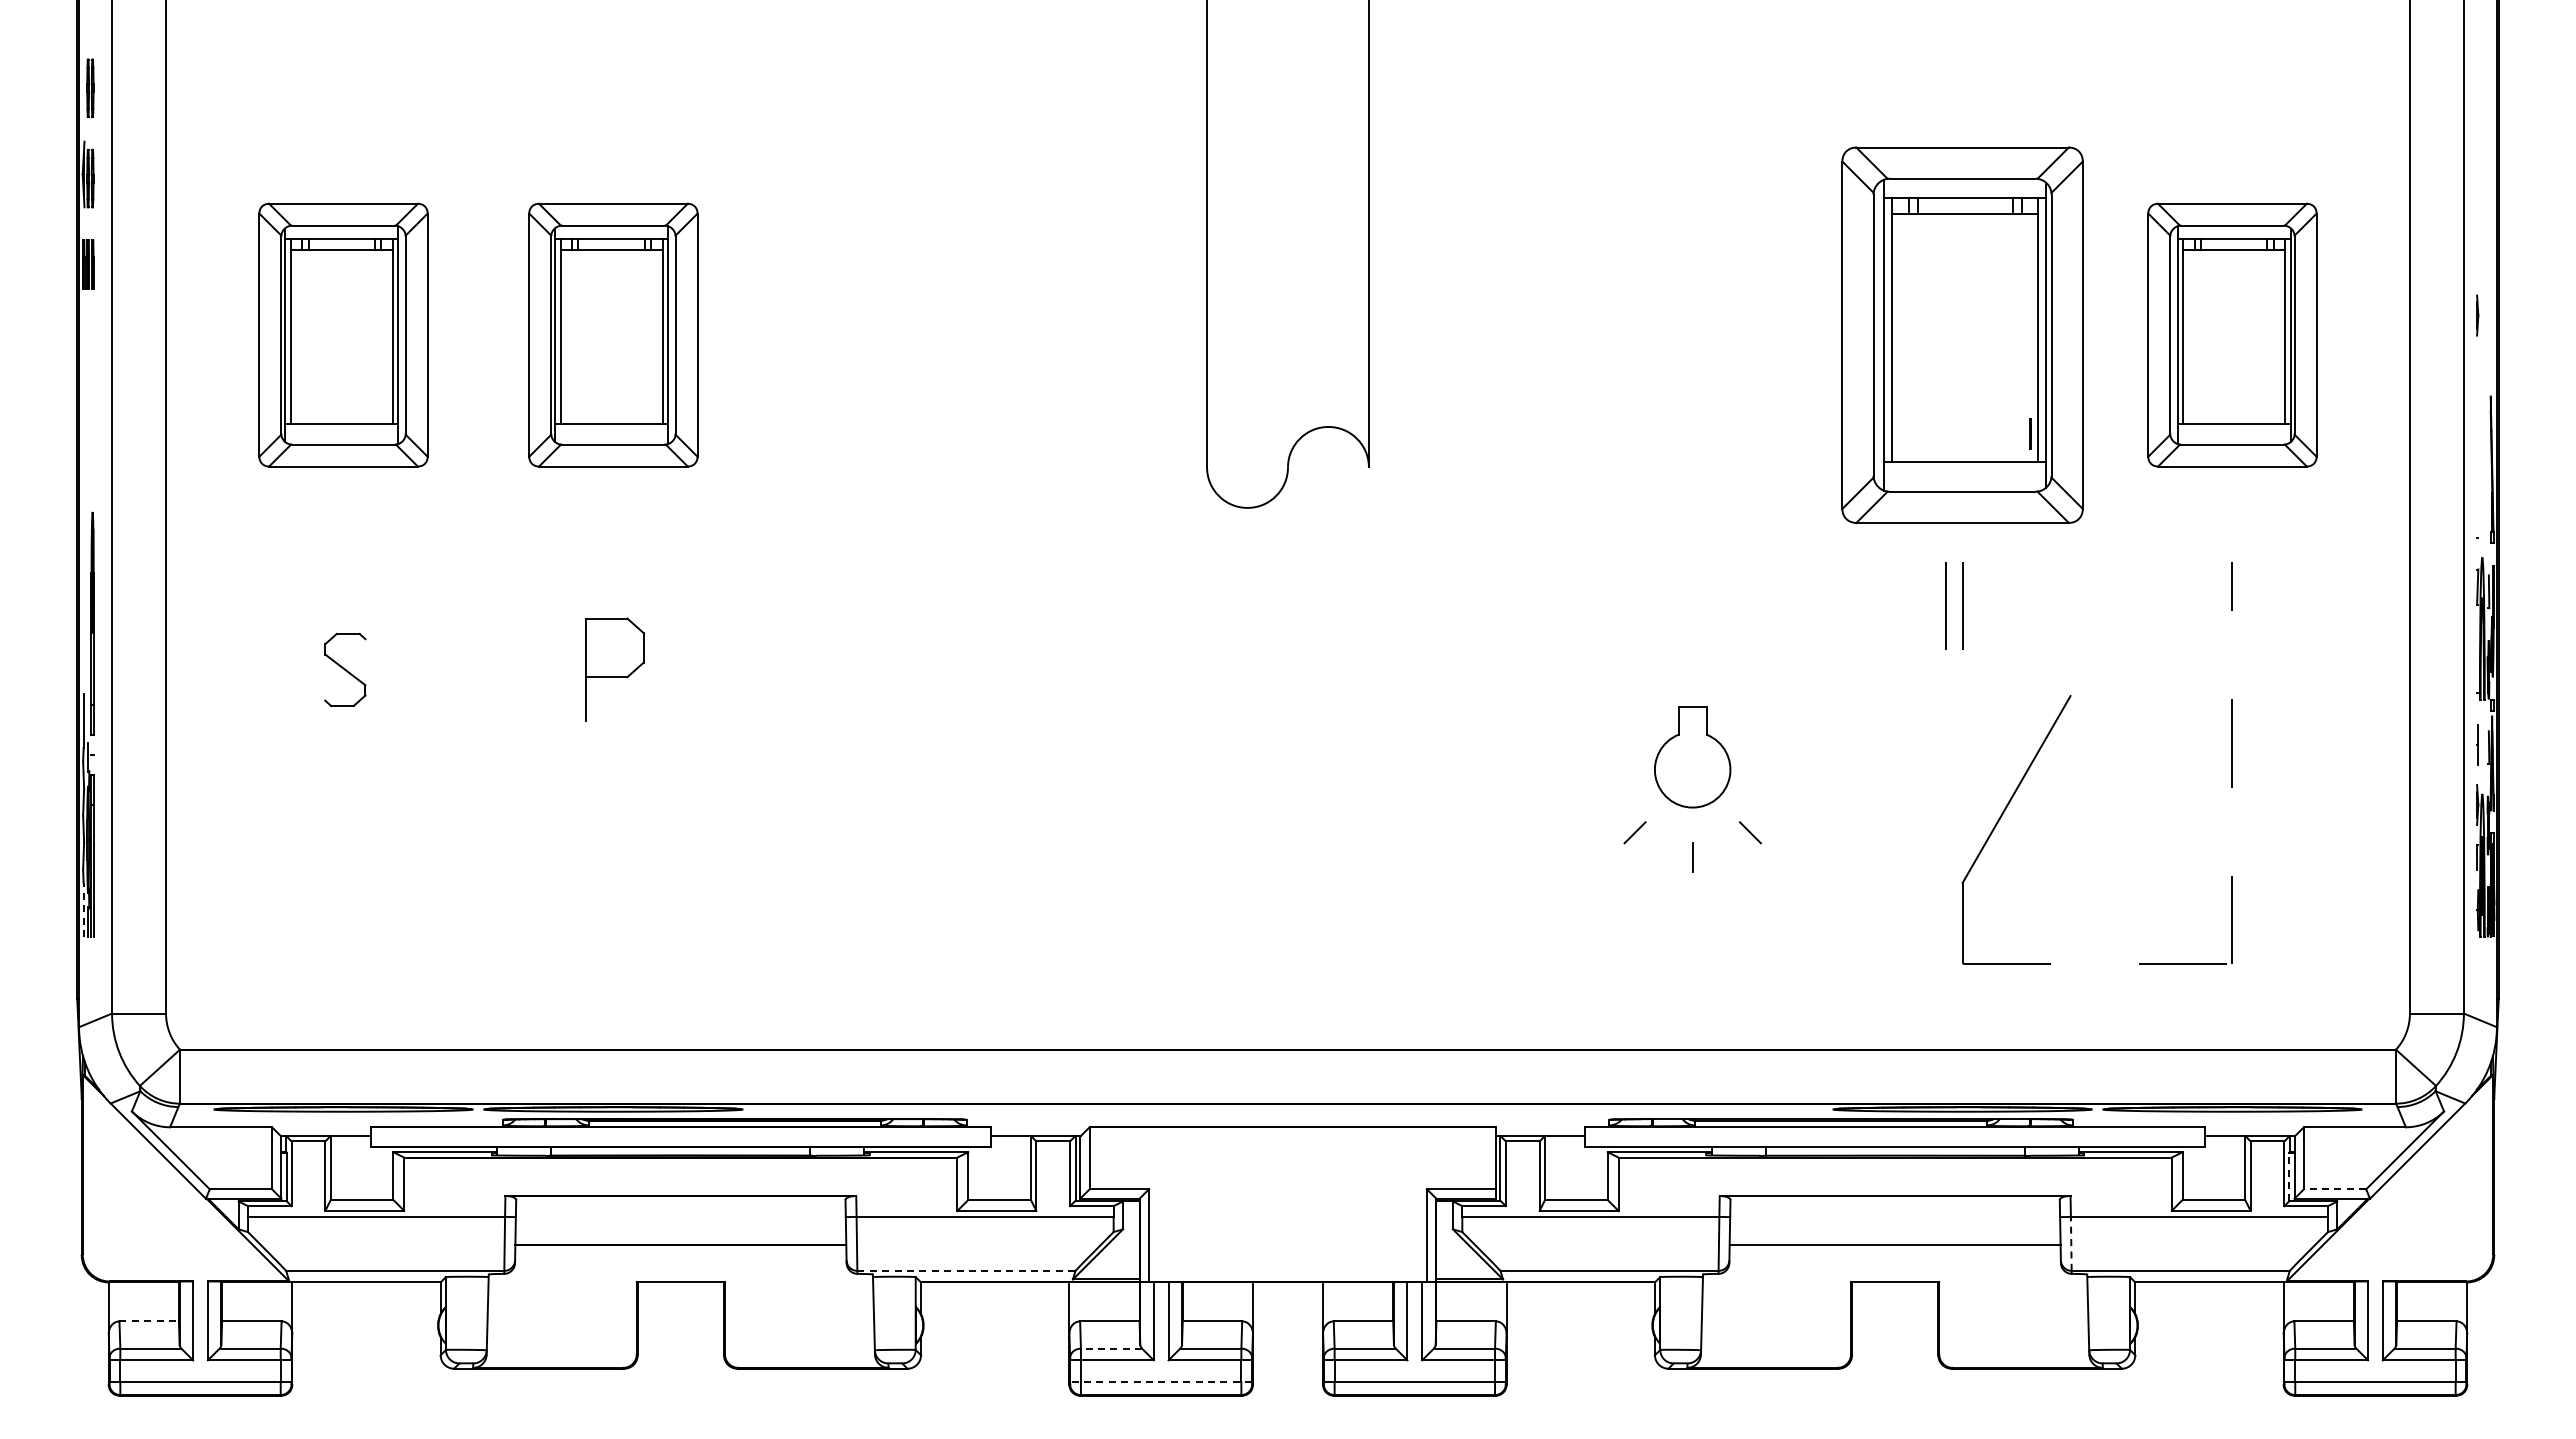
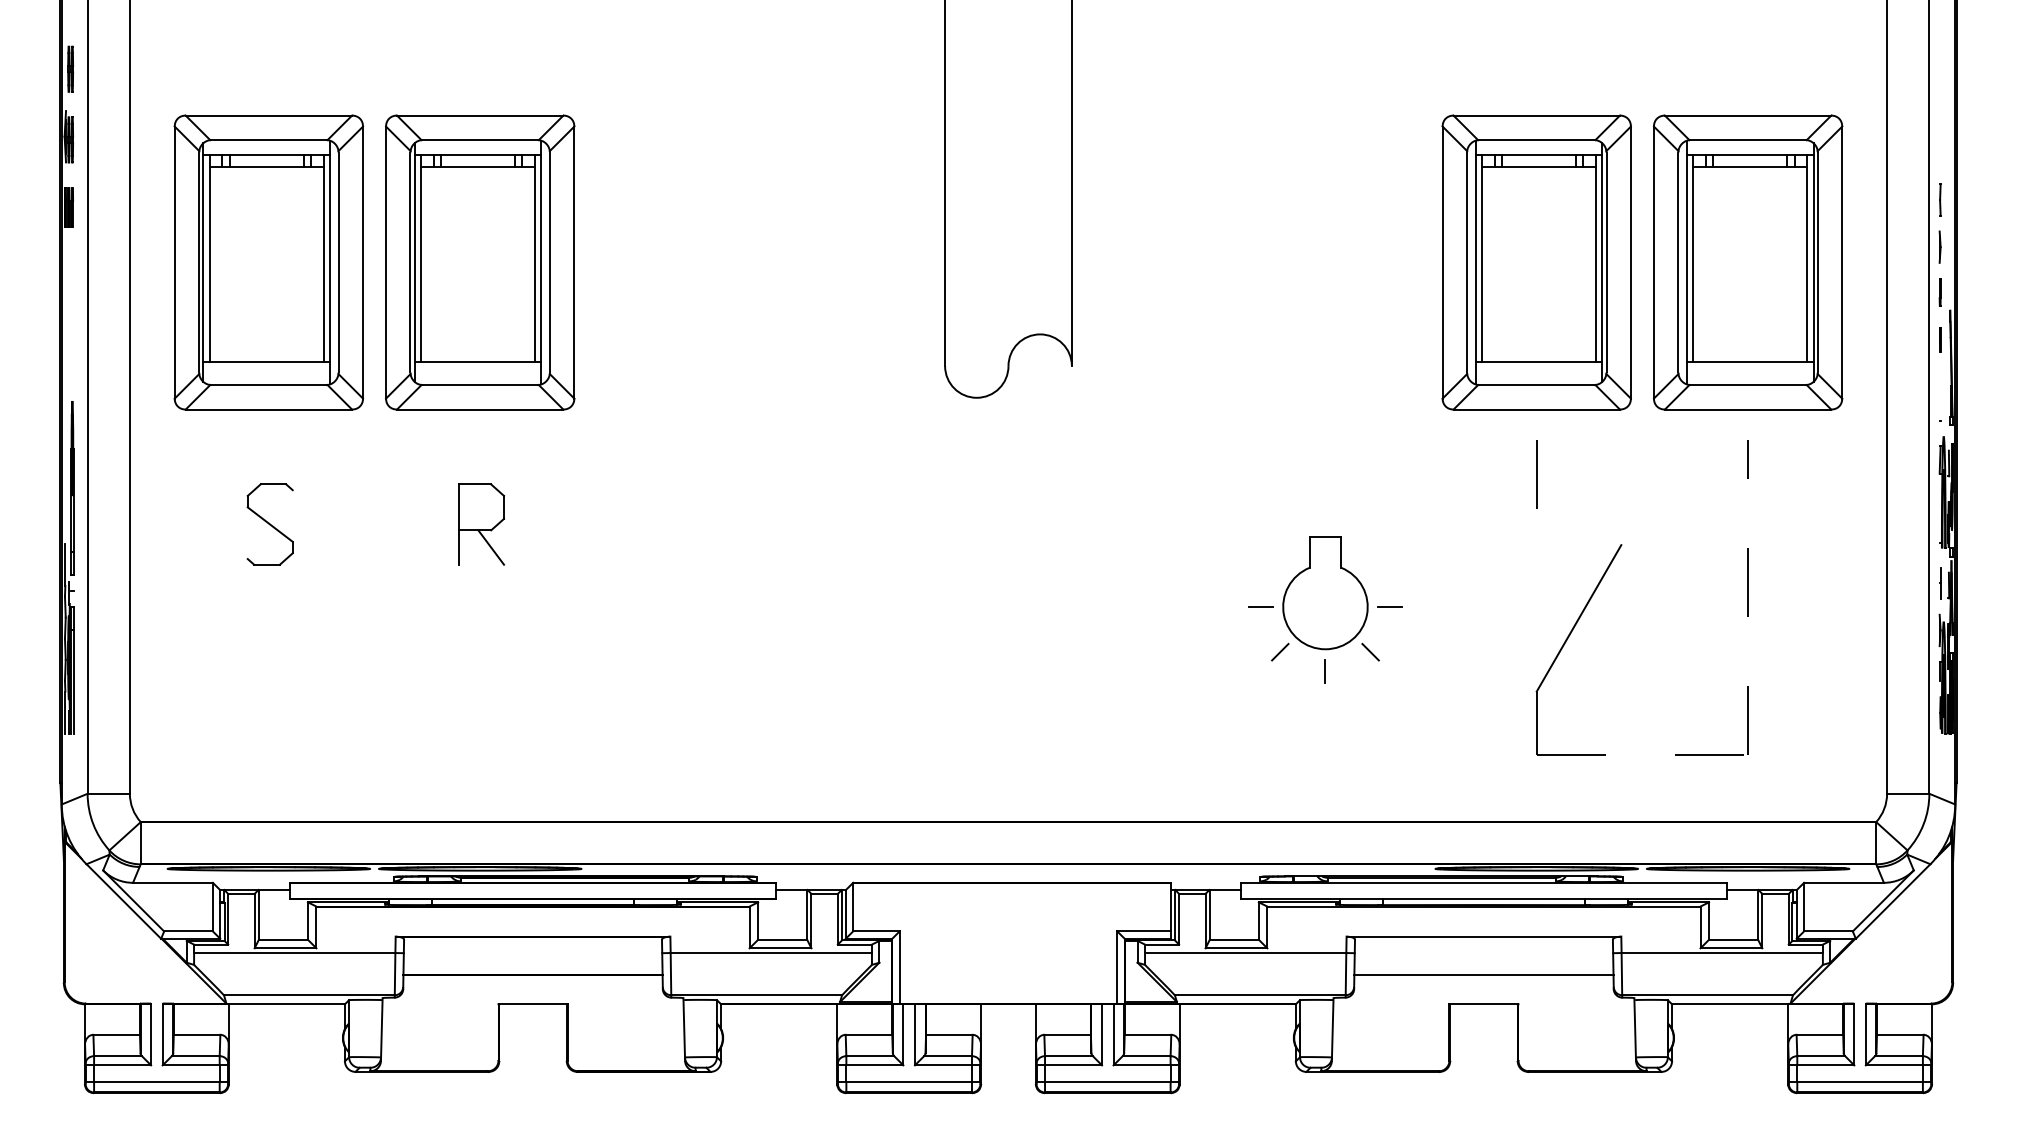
line: (2477, 255) -> (1939, 200), added
part: (343, 334) -> (268, 262), size x1.43
part: (613, 334) -> (480, 262), size x1.43
part: (2232, 334) -> (1748, 262), size x1.43
line: (2477, 373) -> (1939, 292), added
line: (2030, 433) -> (1939, 339), moved
line: (1945, 605) -> (1523, 474), removed
part: (345, 669) -> (270, 524), size x1.43
line: (627, 699) -> (491, 547), added
part: (1692, 757) -> (1325, 593), size x1.43
line: (1610, 775) -> (1261, 607), added
line: (1774, 775) -> (1389, 607), added
line: (83, 909) -> (65, 712), dashed -> solid
line: (2289, 1176) -> (1792, 921), dashed -> solid
line: (2334, 1189) -> (1828, 931), dashed -> solid
line: (2071, 1243) -> (1622, 973), dashed -> solid
line: (966, 1270) -> (756, 994), dashed -> solid
line: (149, 1321) -> (116, 1034), dashed -> solid
line: (1111, 1348) -> (870, 1056), dashed -> solid
line: (1161, 1381) -> (909, 1081), dashed -> solid

